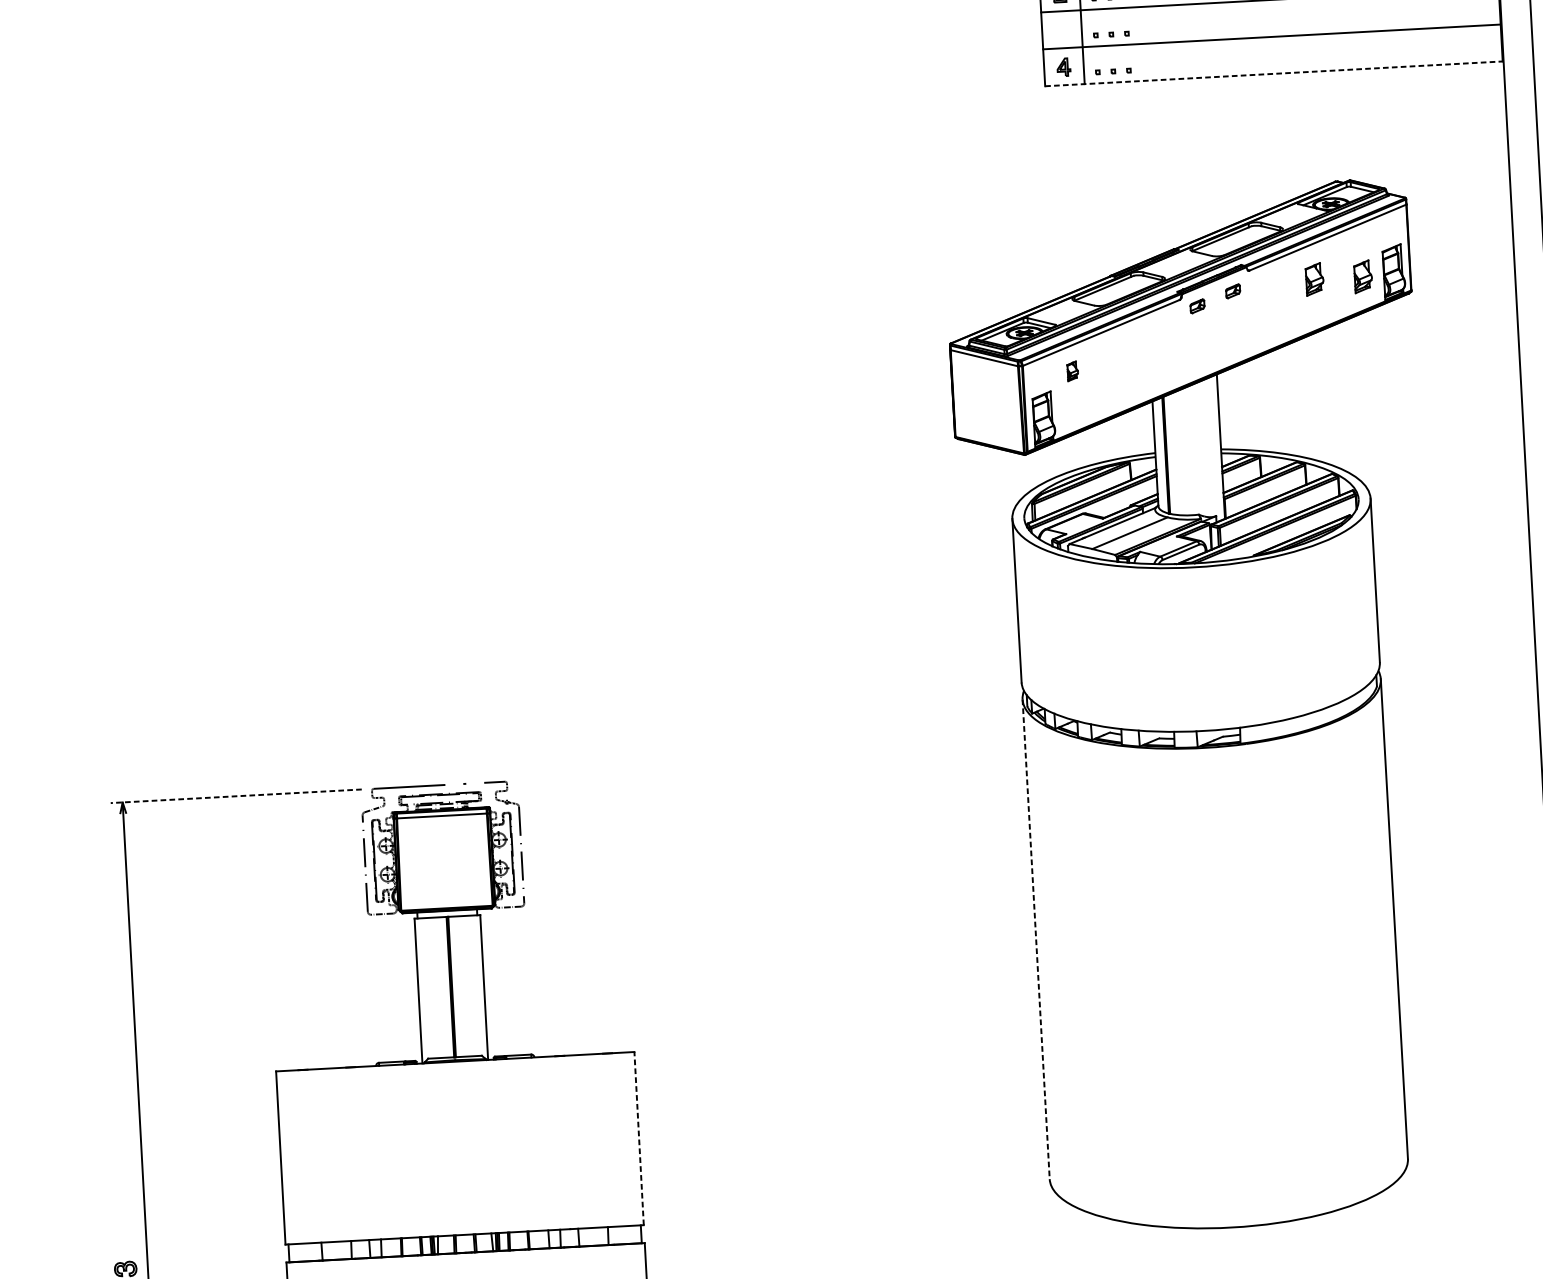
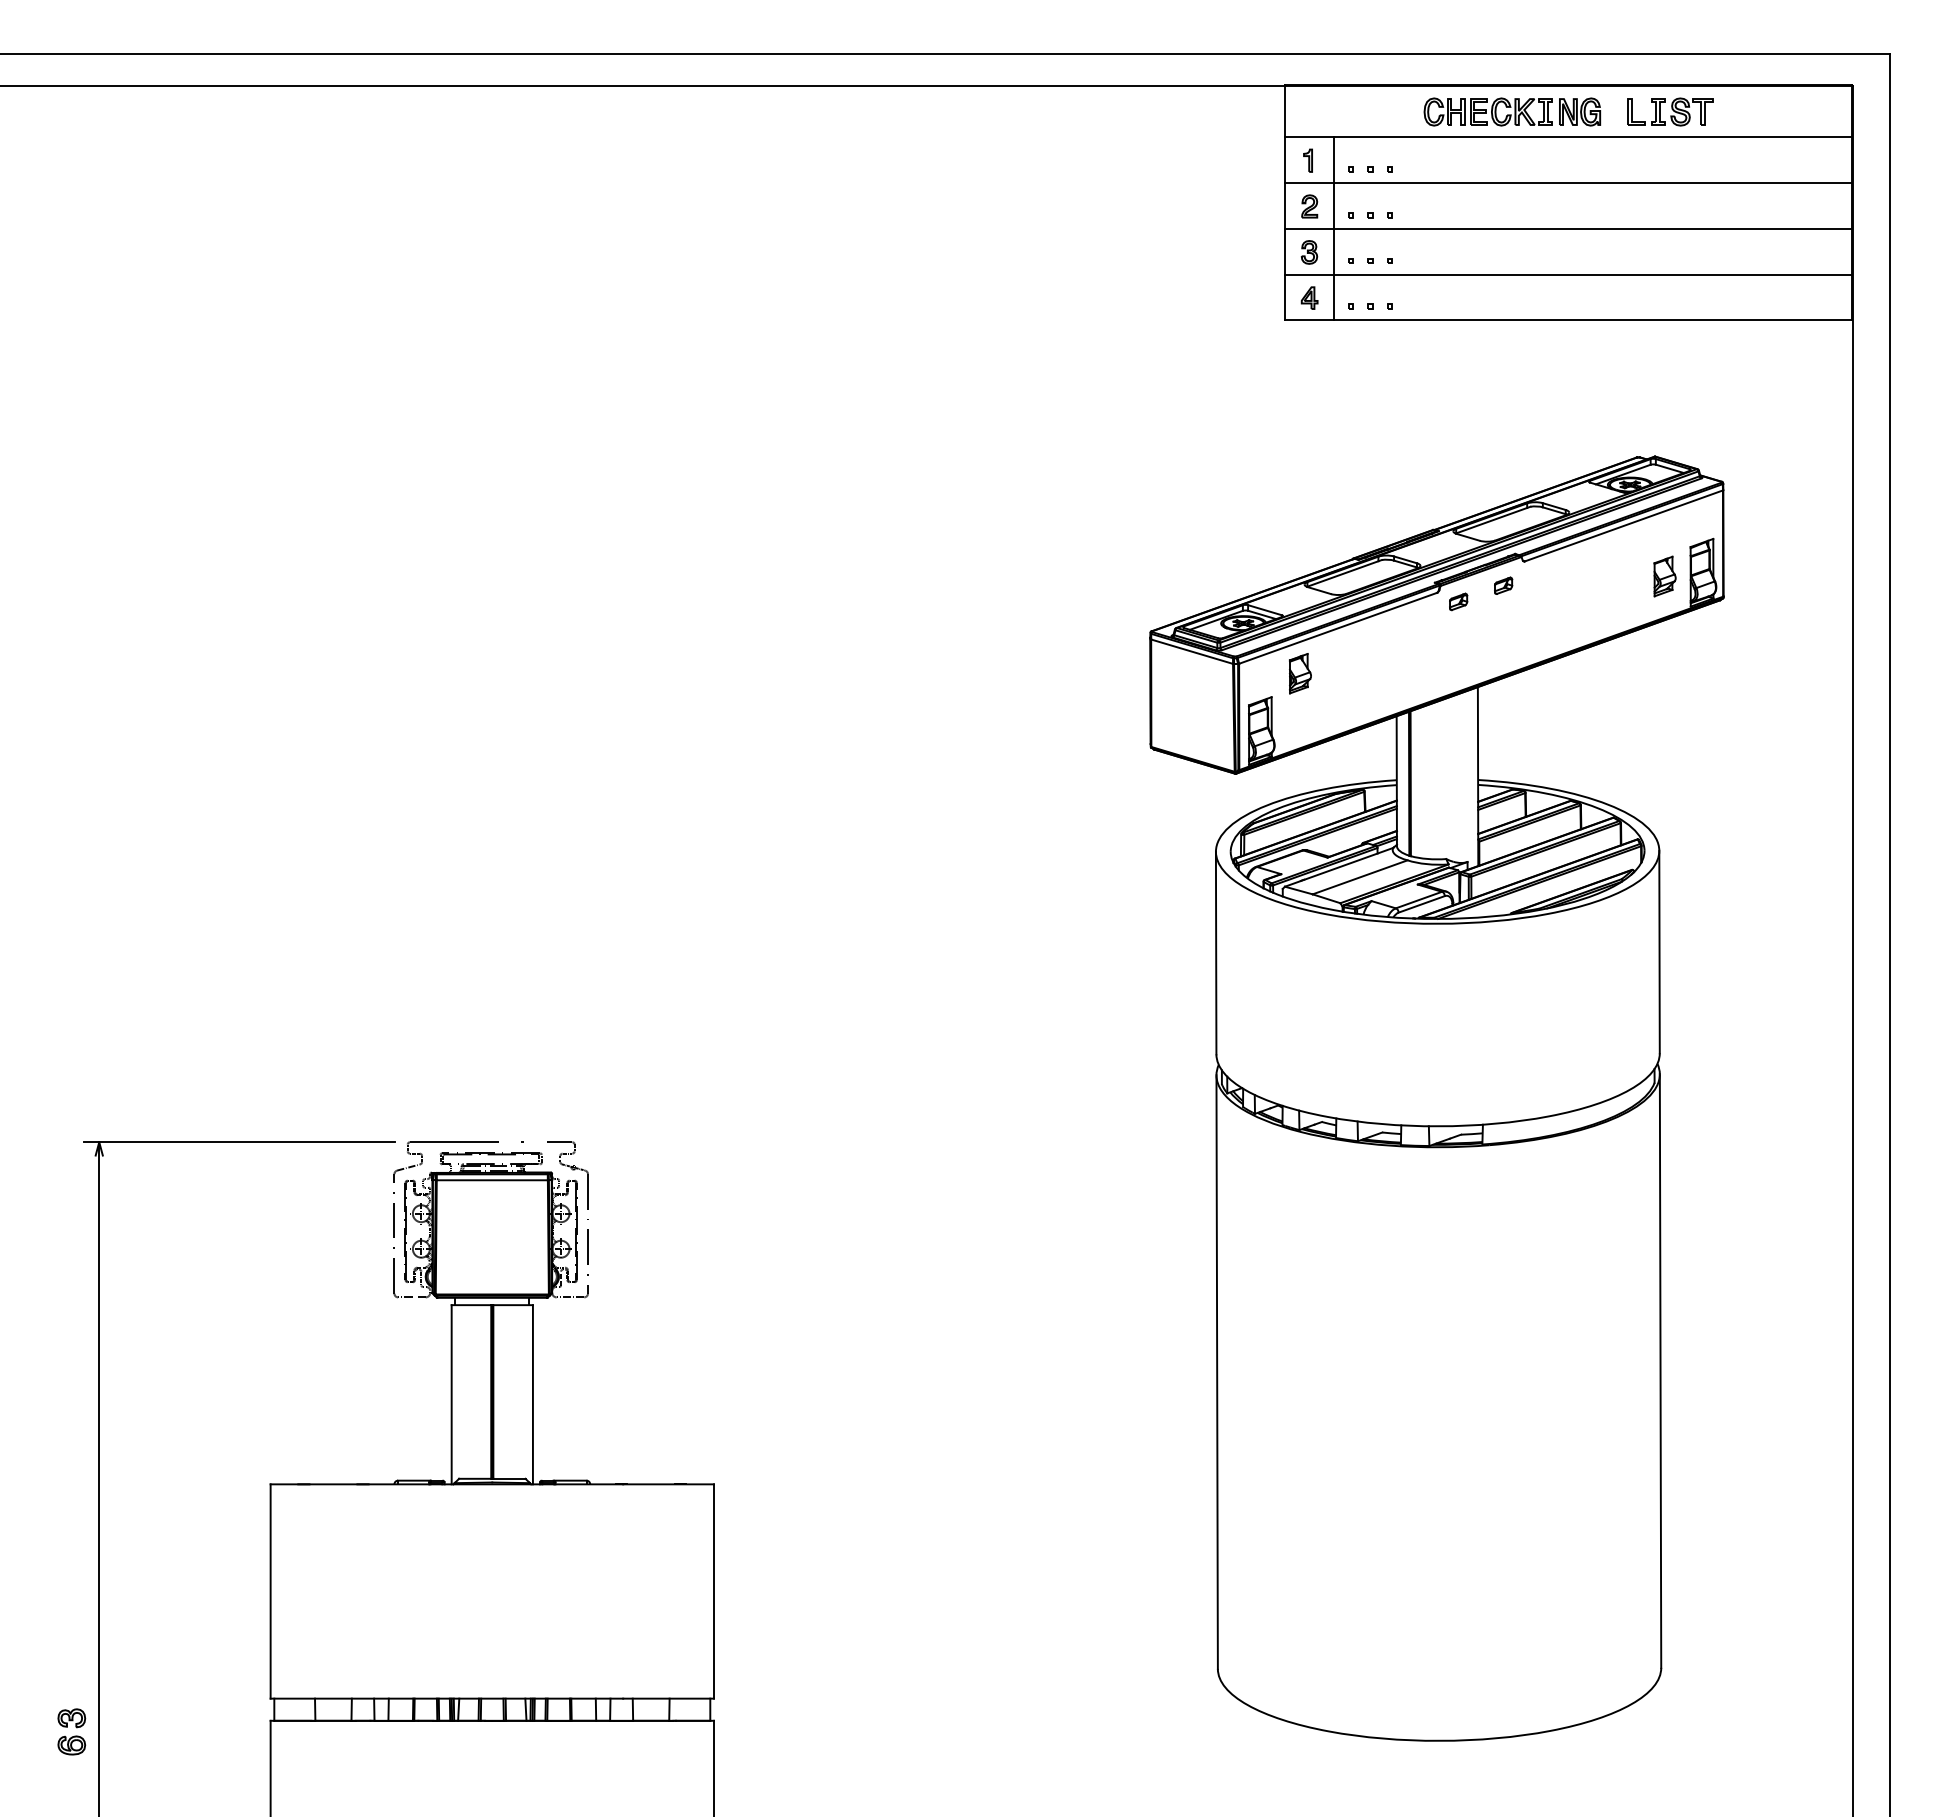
part: (1061, 30) -> (1309, 252), added
line: (1274, 74) -> (1568, 320), dashed -> solid
part: (1314, 279) -> (1604, 576), removed
part: (1072, 371) -> (1300, 673), size x1.67
line: (236, 796) -> (239, 1142), dashed -> solid
line: (1036, 939) -> (1217, 1372), dashed -> solid
line: (638, 1138) -> (713, 1591), dashed -> solid

